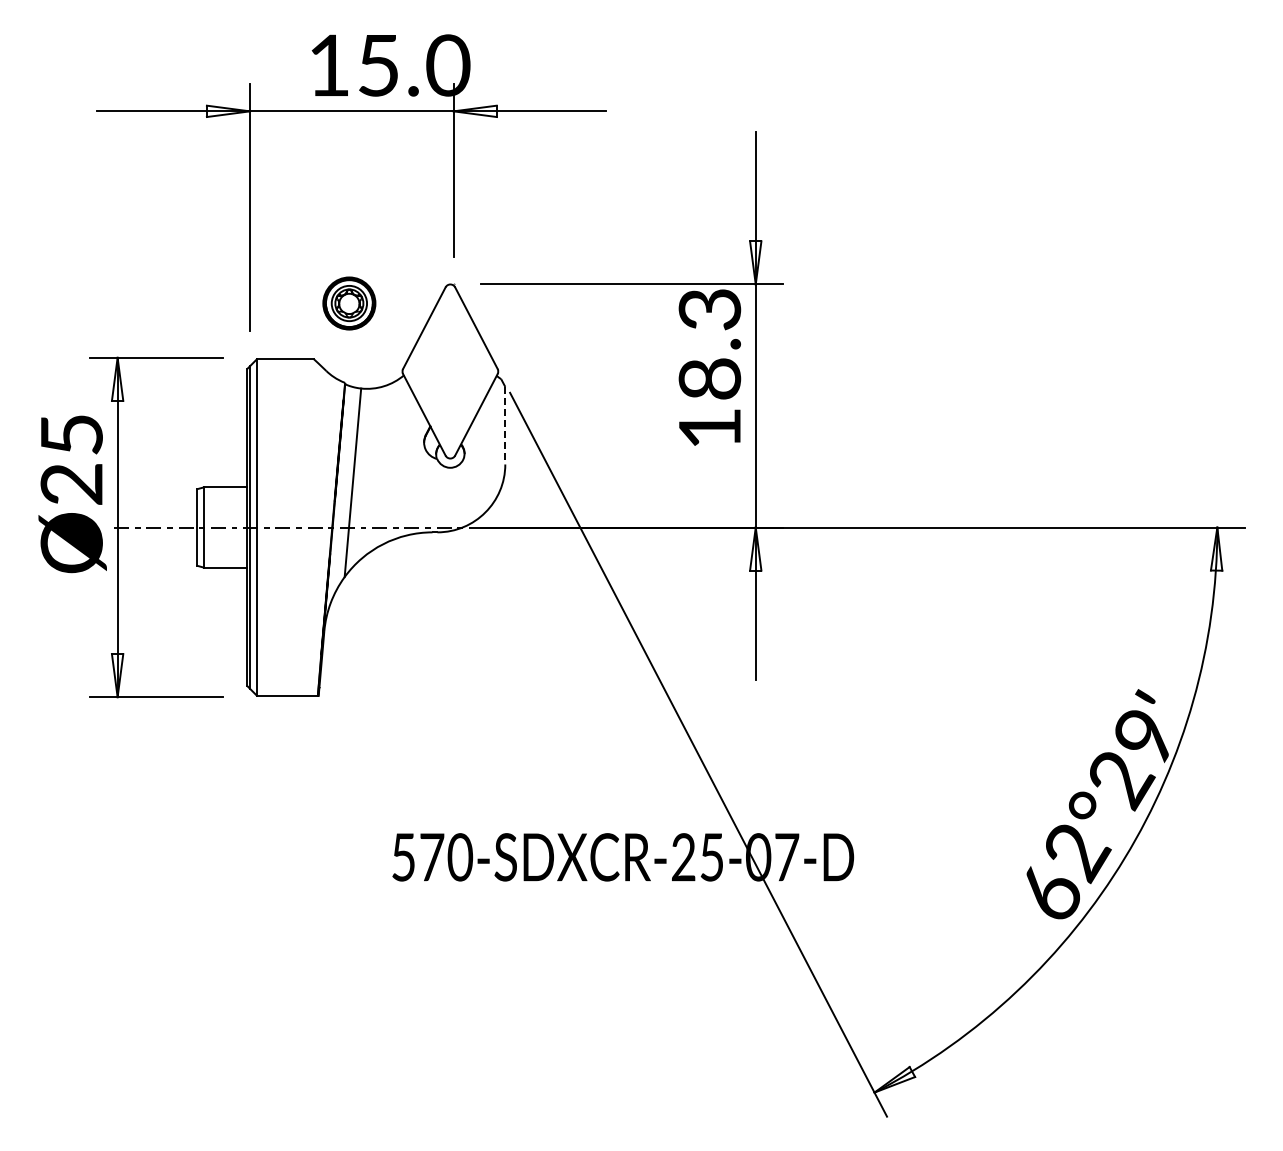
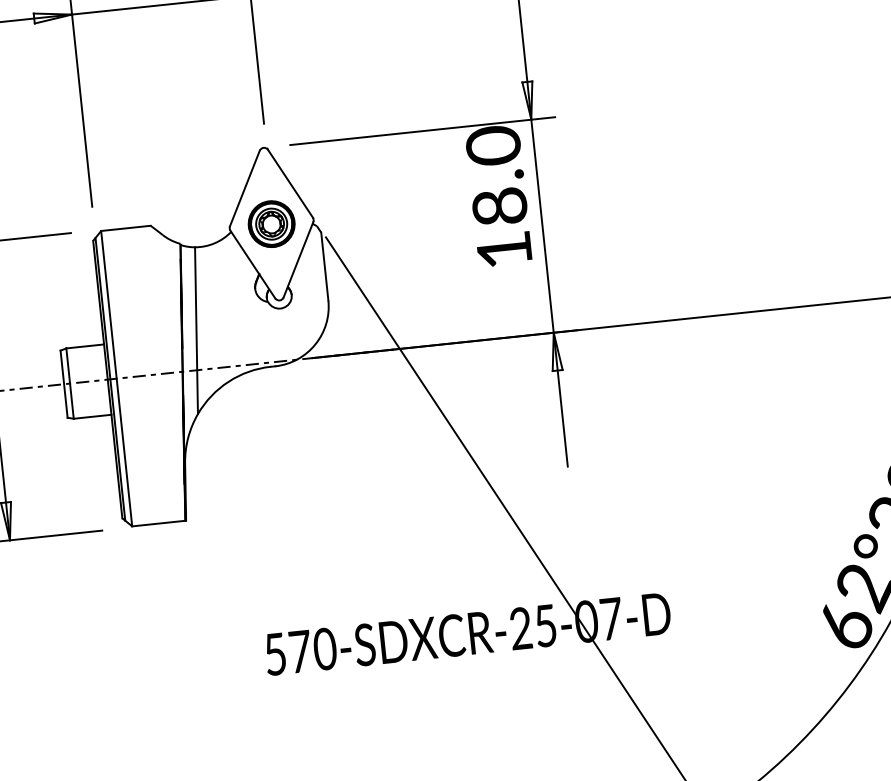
part: (349, 303) -> (271, 224), moved
text: (709, 309) -> (493, 145), 18.3 -> 18.0
line: (505, 425) -> (324, 266), dashed -> solid

